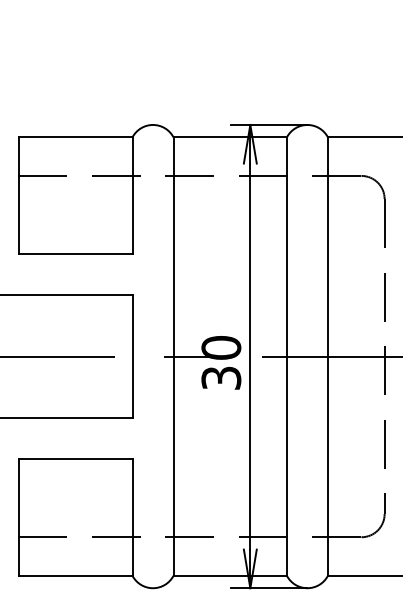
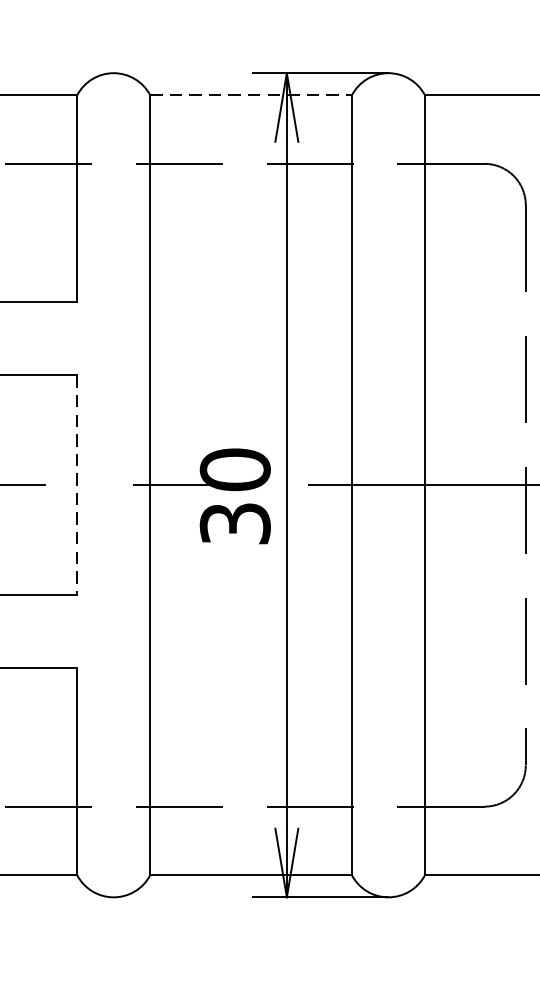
line: (230, 137) -> (251, 95), solid -> dashed
line: (132, 356) -> (77, 485), solid -> dashed

